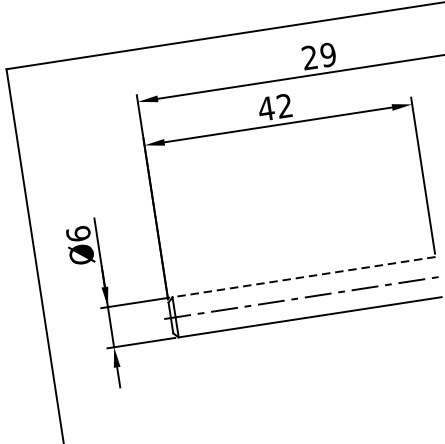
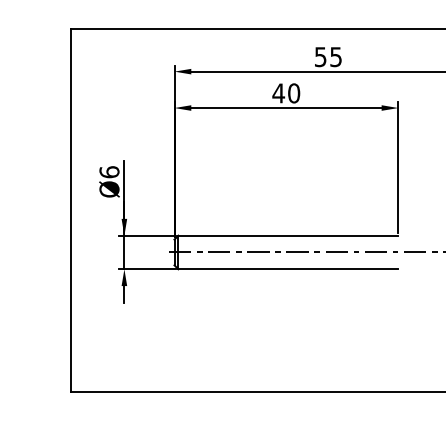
text: (319, 56) -> (328, 57), 29 -> 55
text: (285, 106) -> (294, 93), 42 -> 40
line: (302, 277) -> (287, 235), dashed -> solid

